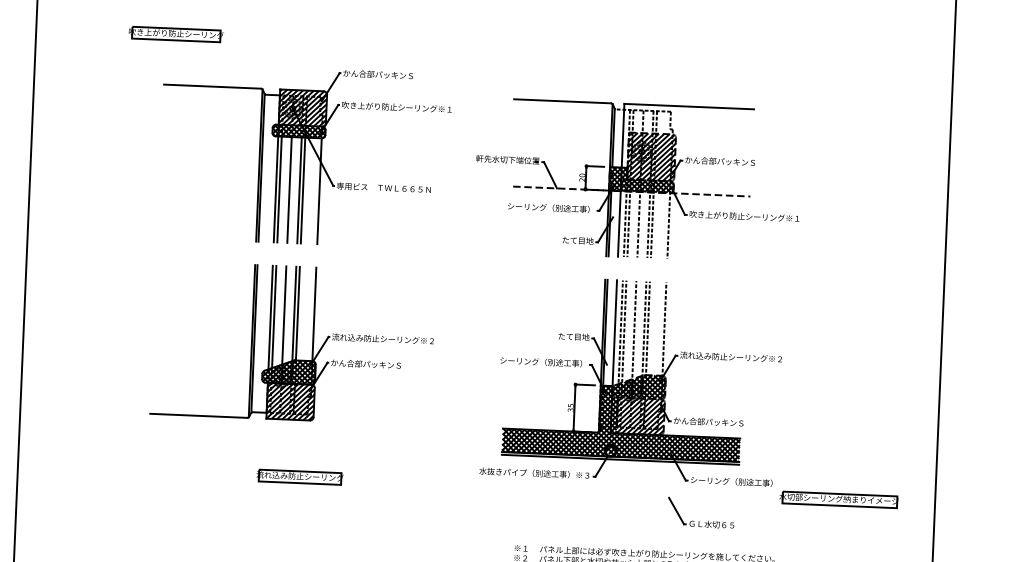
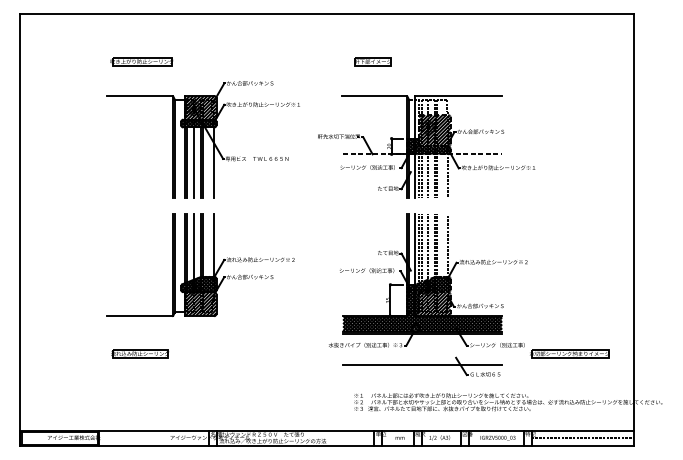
part: (175, 33) -> (141, 61), moved
part: (562, 49) -> (372, 61), added
part: (300, 475) -> (140, 353), moved
line: (618, 507) -> (422, 365), added

